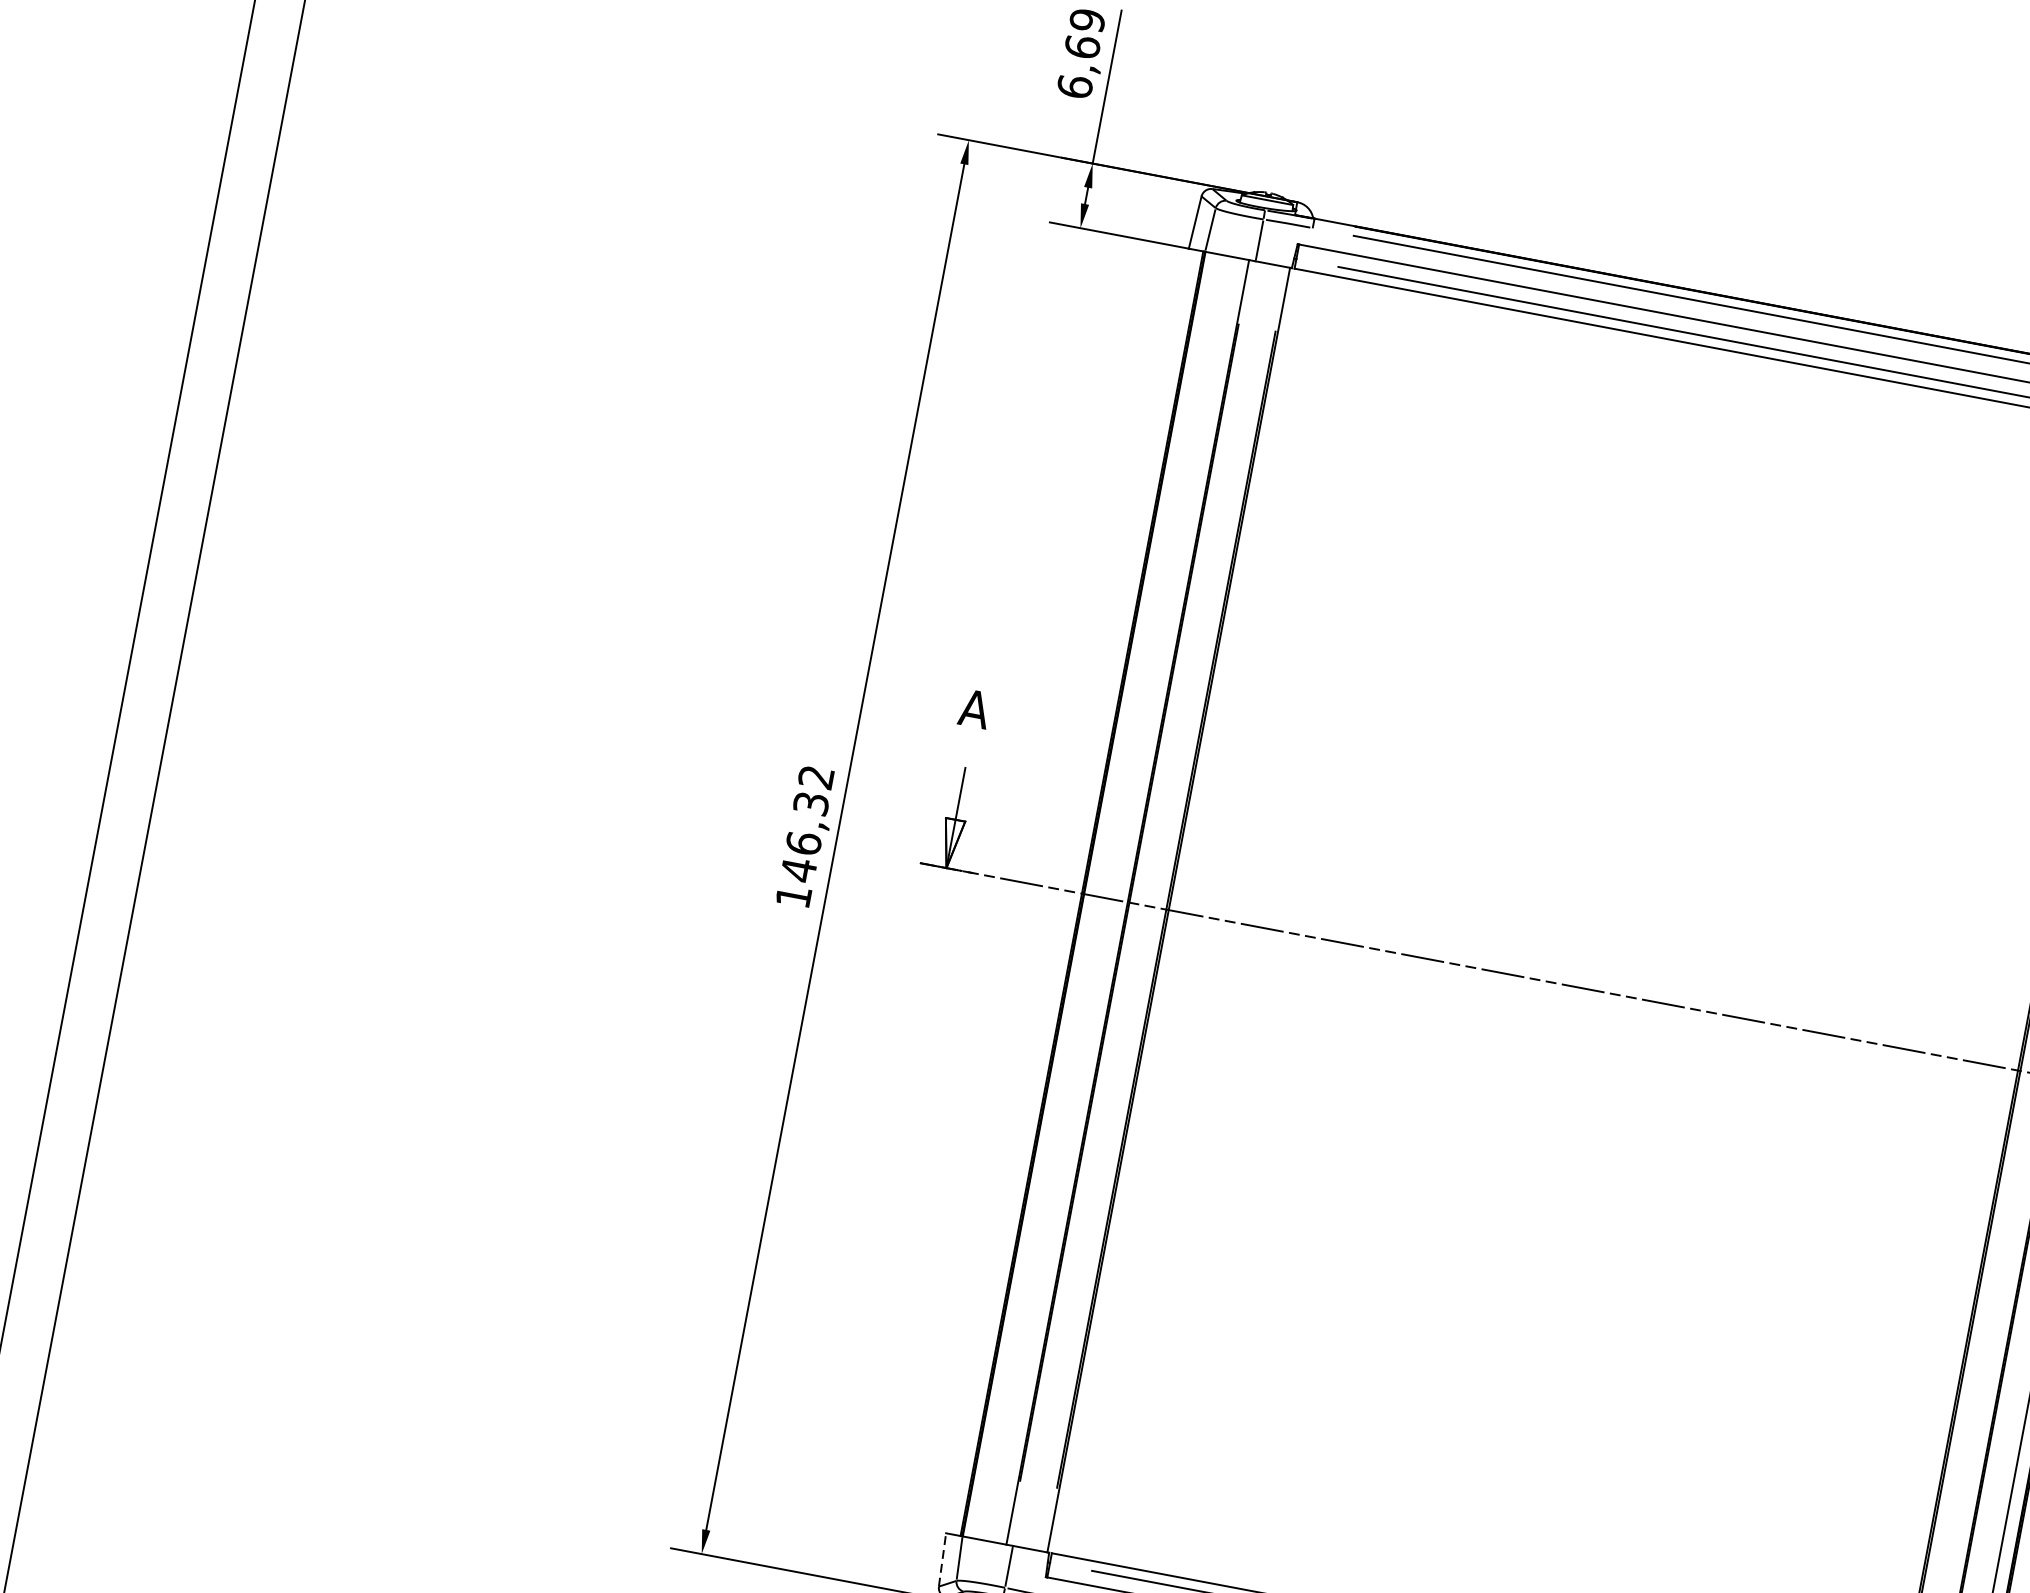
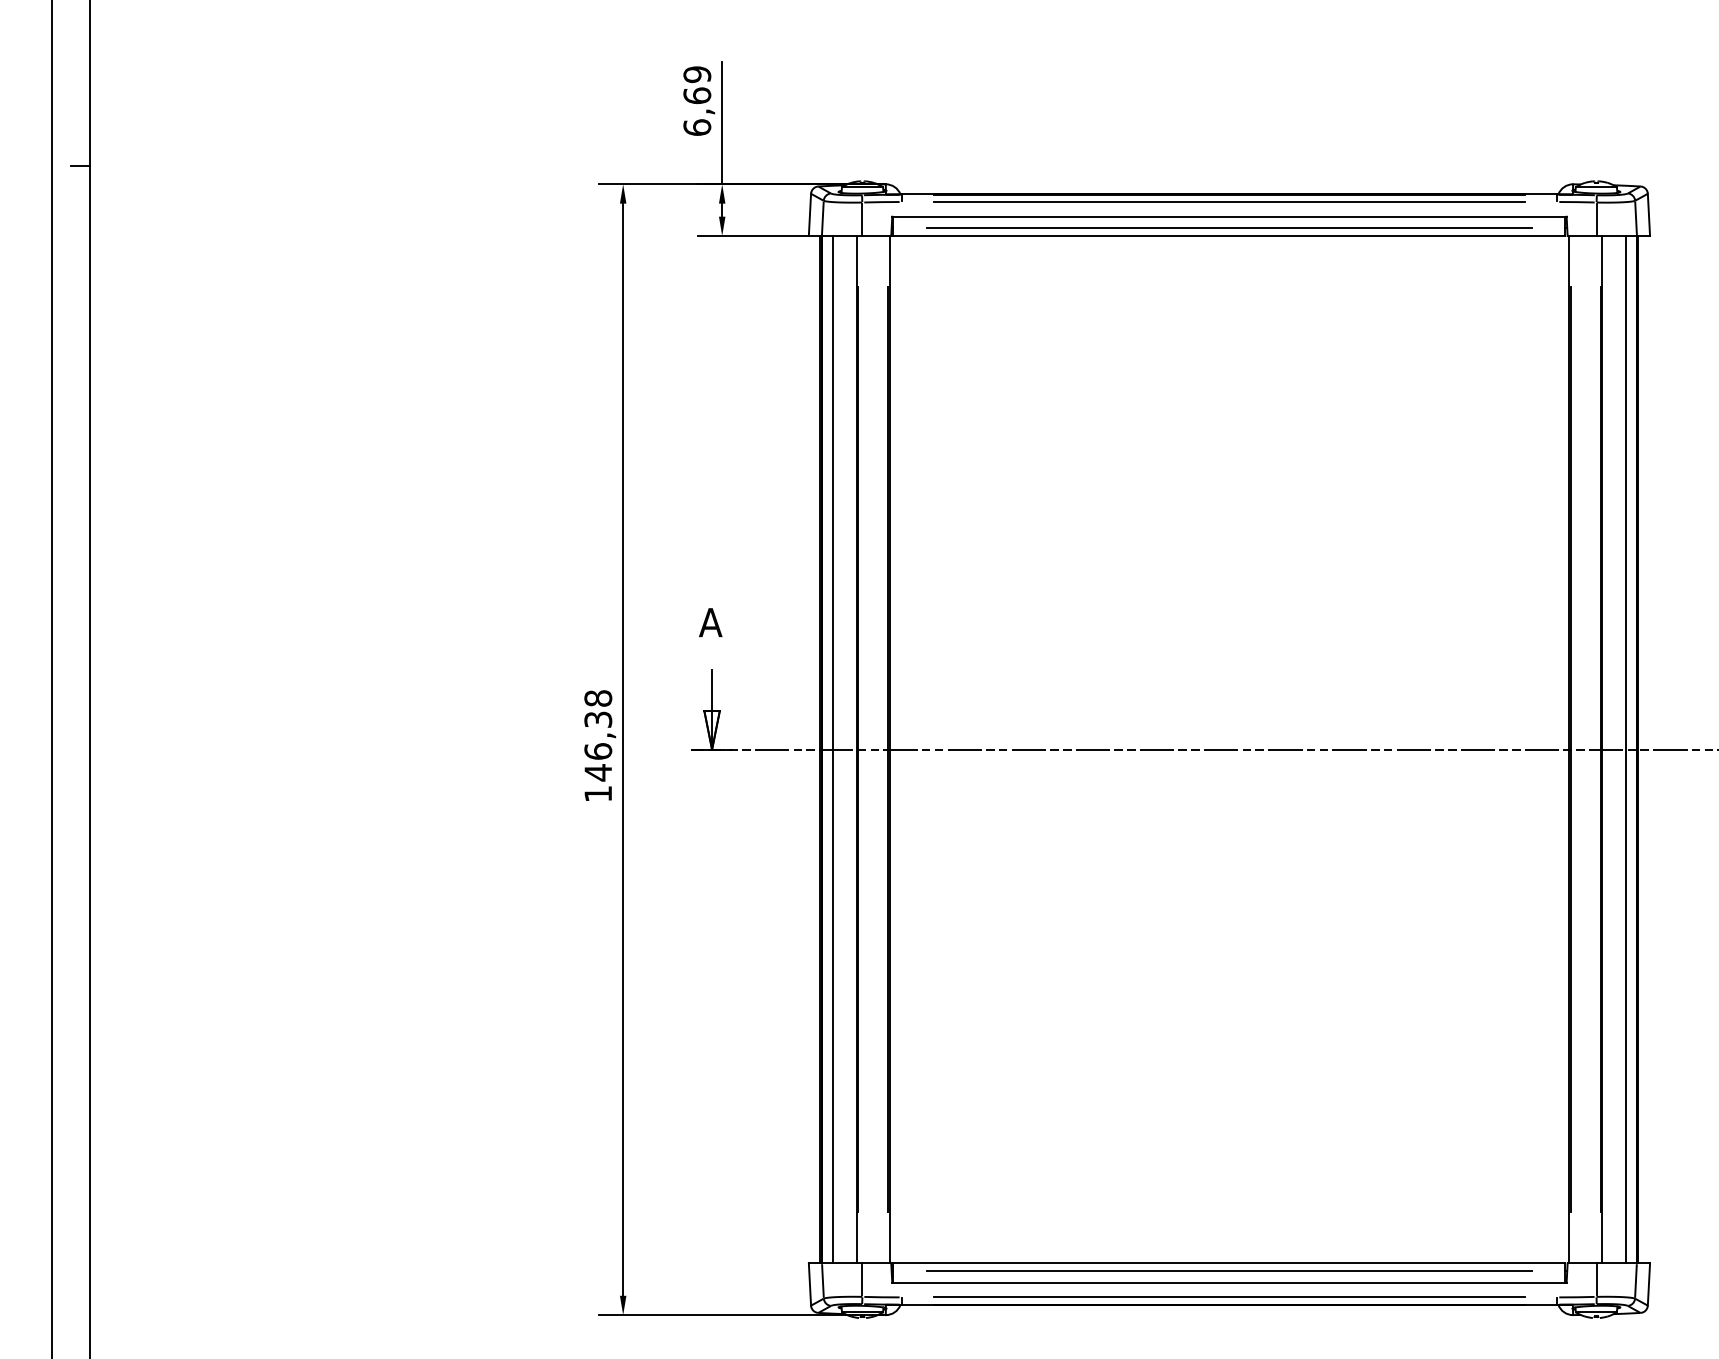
text: (816, 777) -> (598, 698), 146,32 -> 146,38
line: (1098, 896) -> (833, 749), added
line: (941, 1559) -> (809, 1284), dashed -> solid

